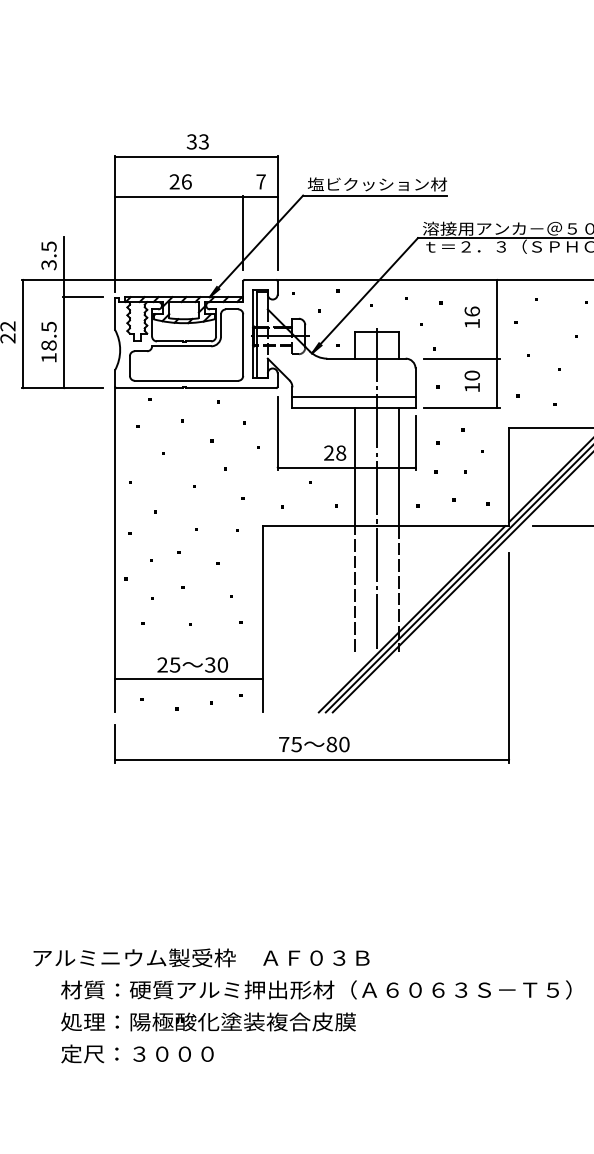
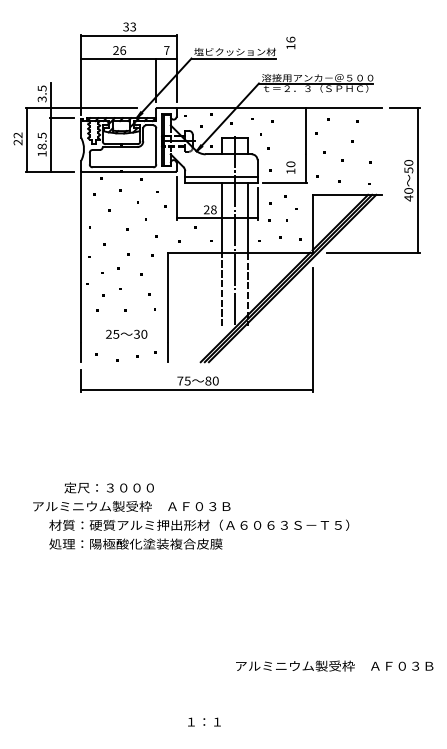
text: (471, 316) -> (290, 42), moved
line: (461, 358) -> (284, 154), removed
line: (189, 678) -> (124, 342), removed
text: (136, 1053) -> (108, 487), moved

